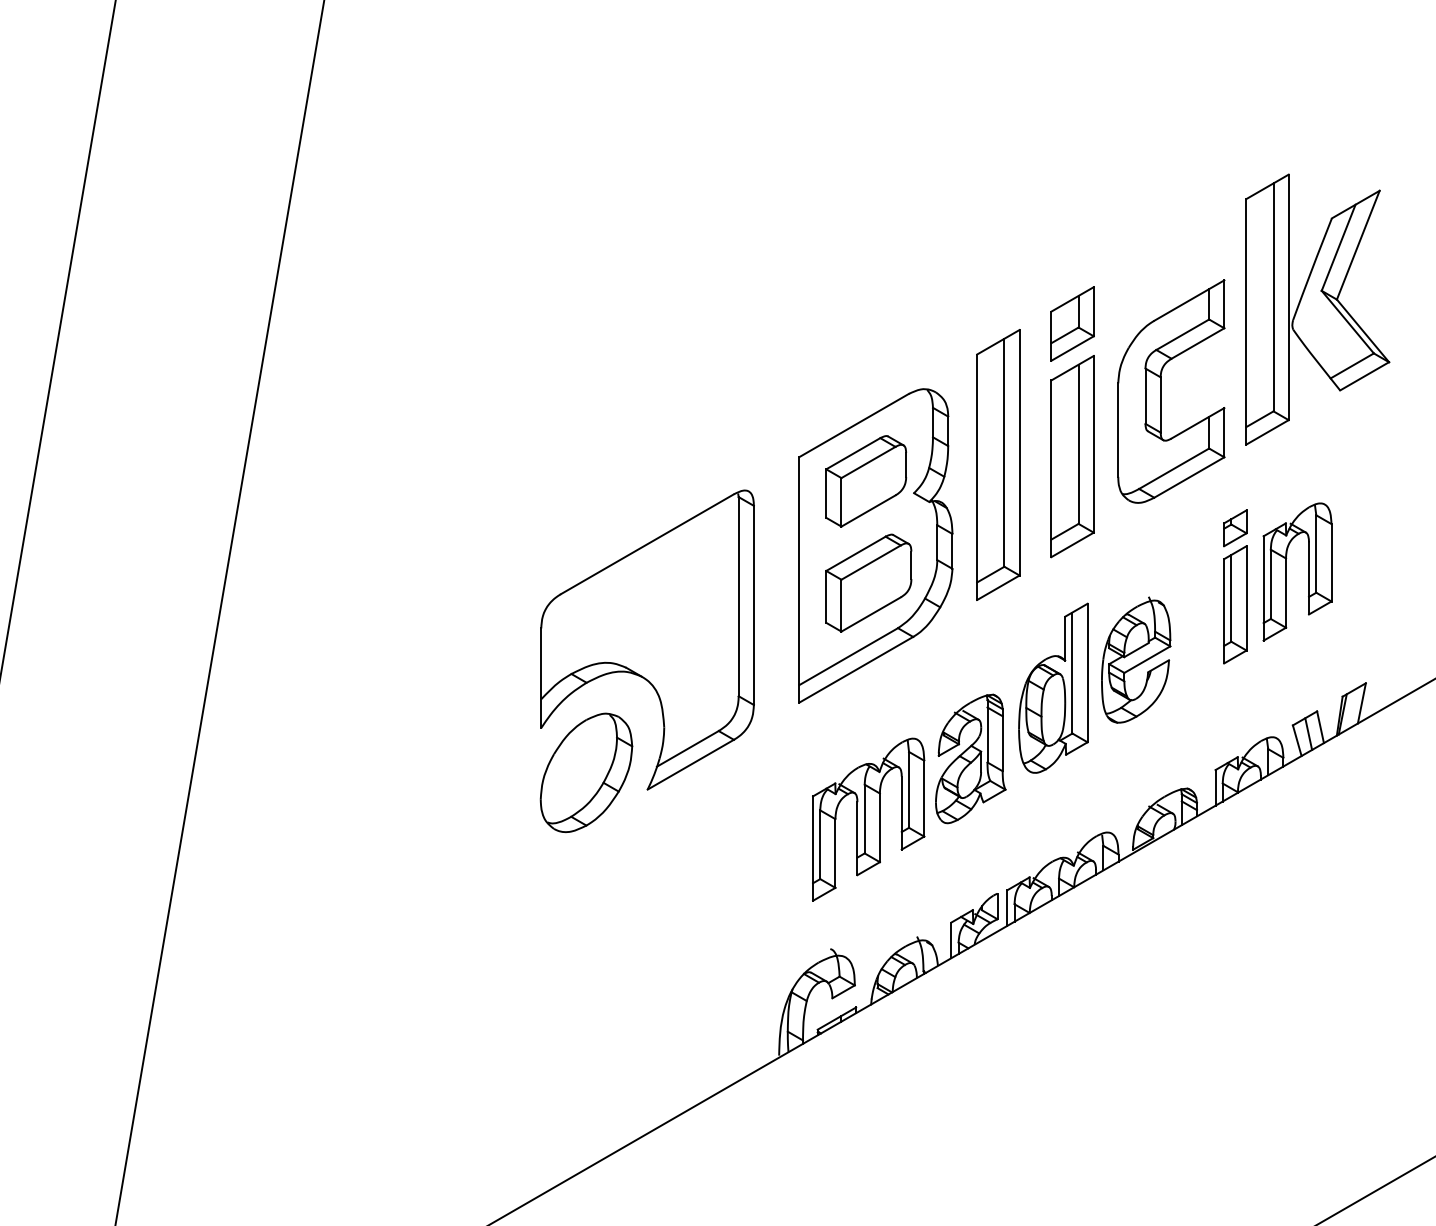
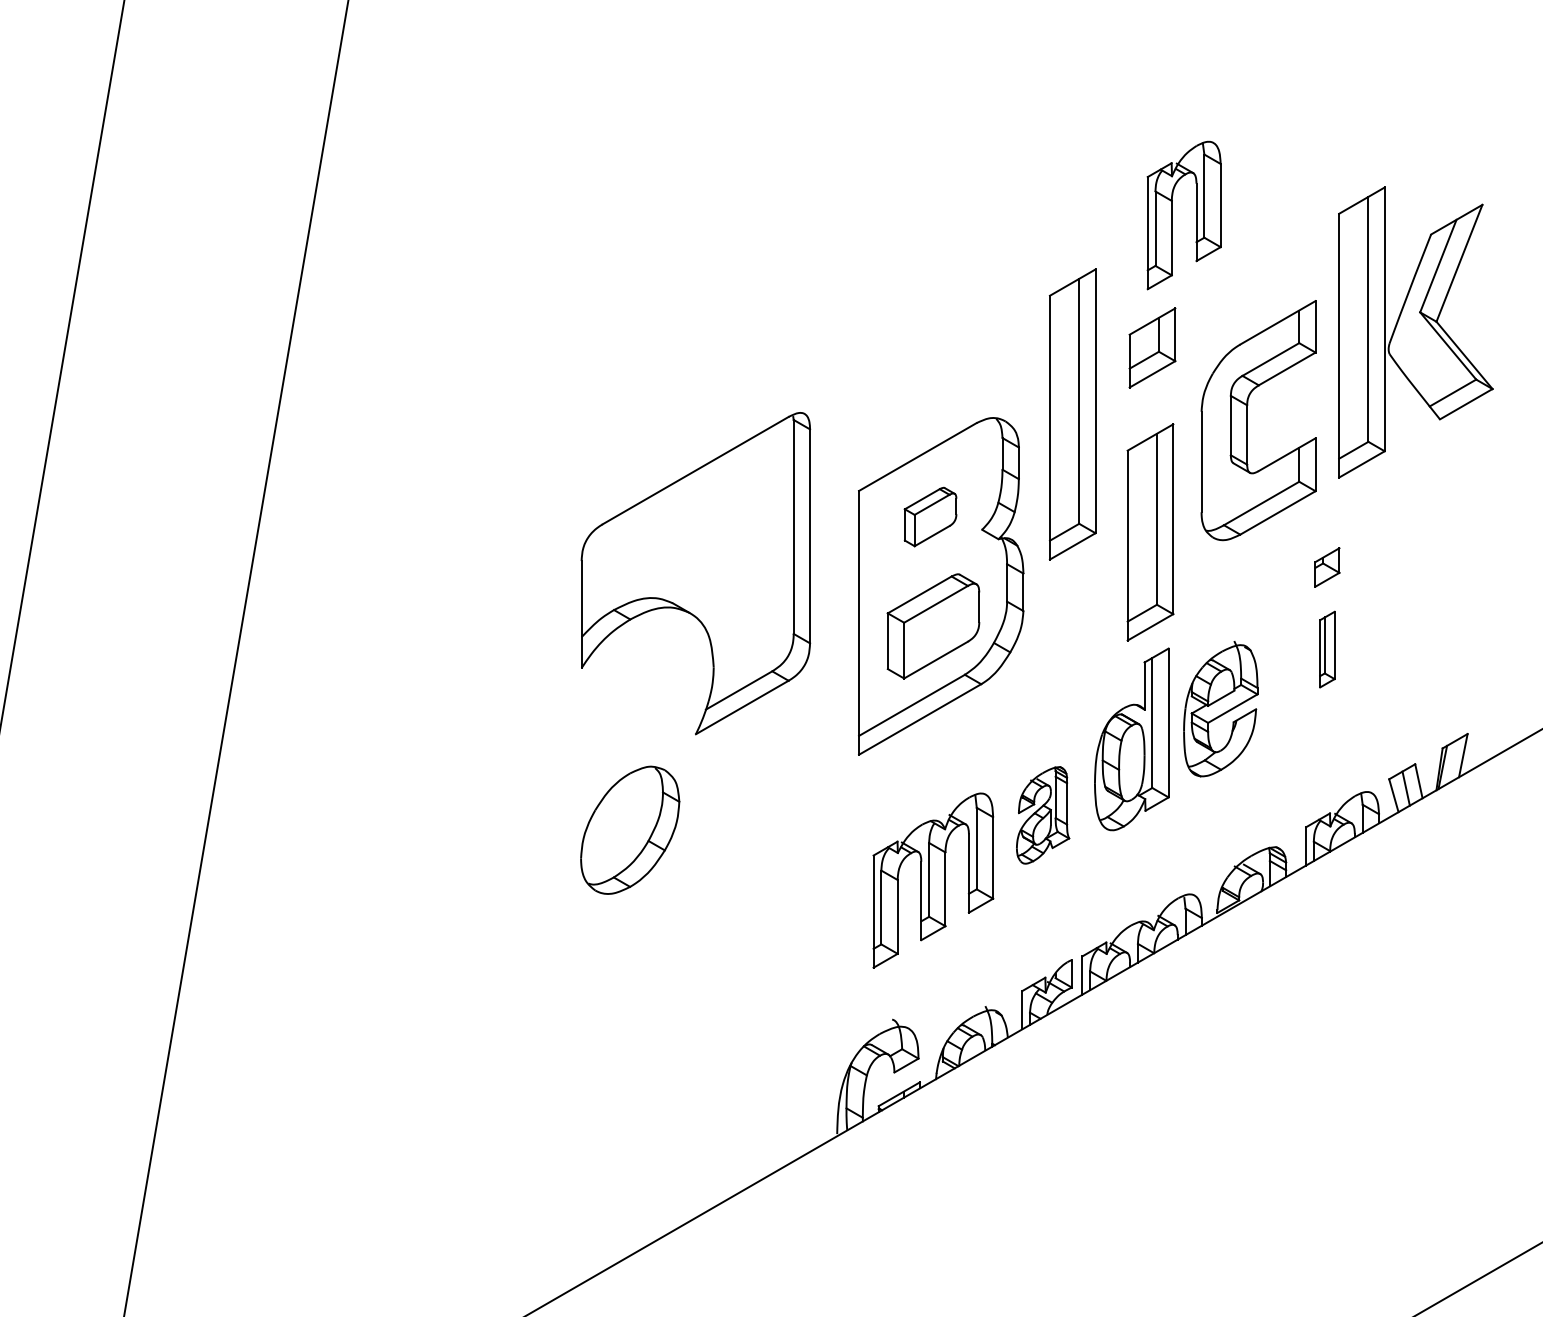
part: (1072, 456) -> (1150, 532), moved
part: (998, 465) -> (1072, 414), moved
part: (865, 480) -> (930, 516), size x0.6
part: (1286, 572) -> (1172, 215), moved
part: (1235, 604) -> (1327, 649), size x0.6
part: (647, 639) -> (695, 573), moved
part: (970, 759) -> (1042, 815), size x0.7

